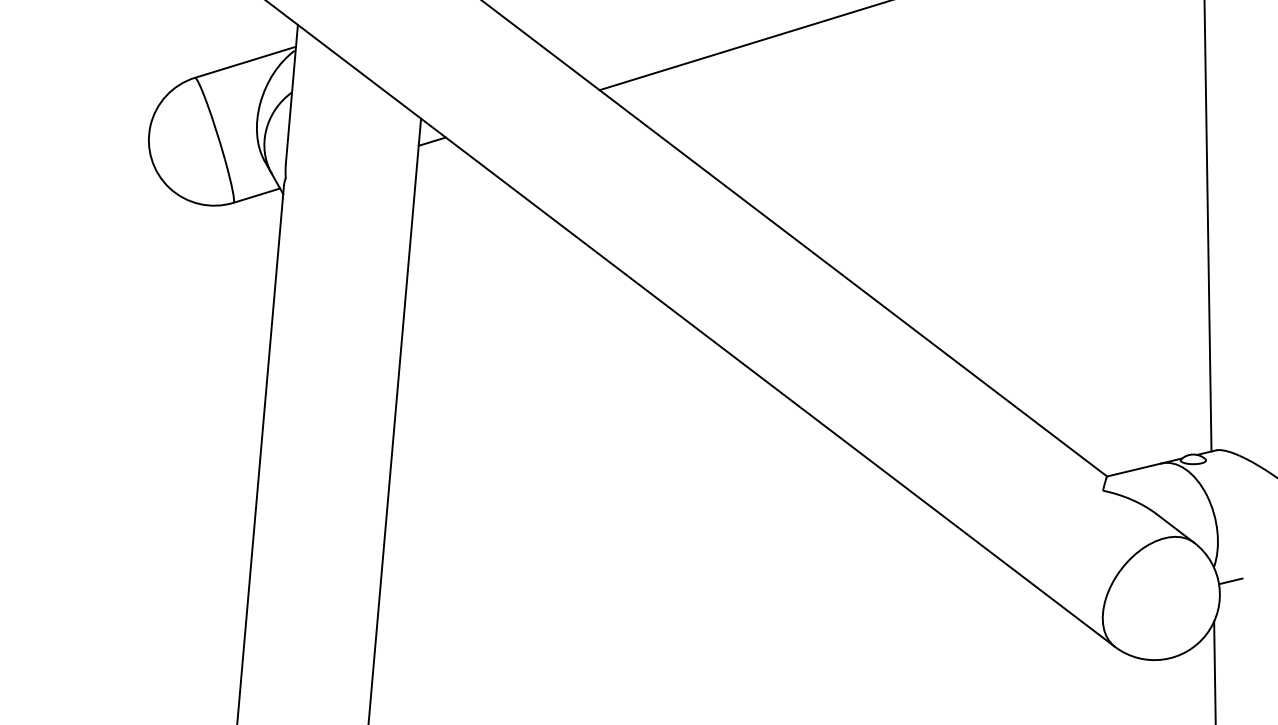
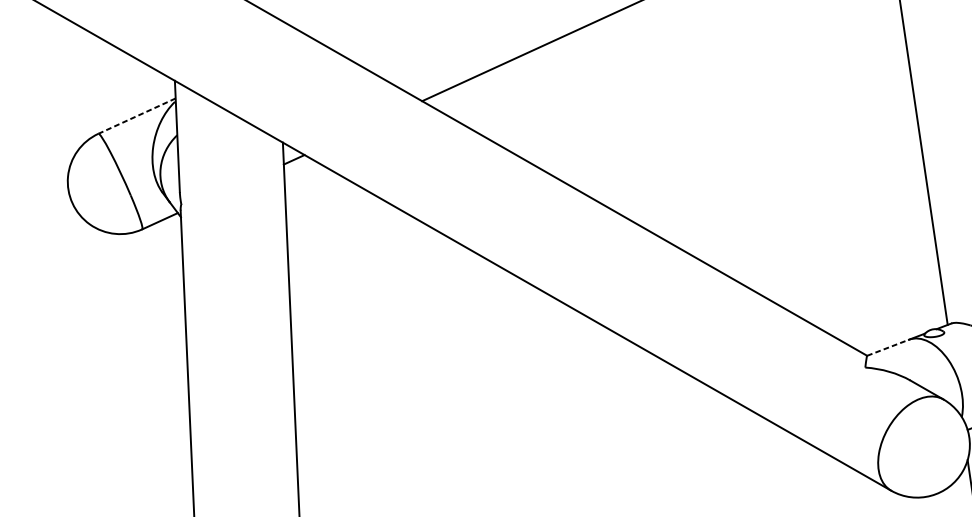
line: (245, 62) -> (137, 116), solid -> dashed
line: (1134, 470) -> (888, 348), solid -> dashed

